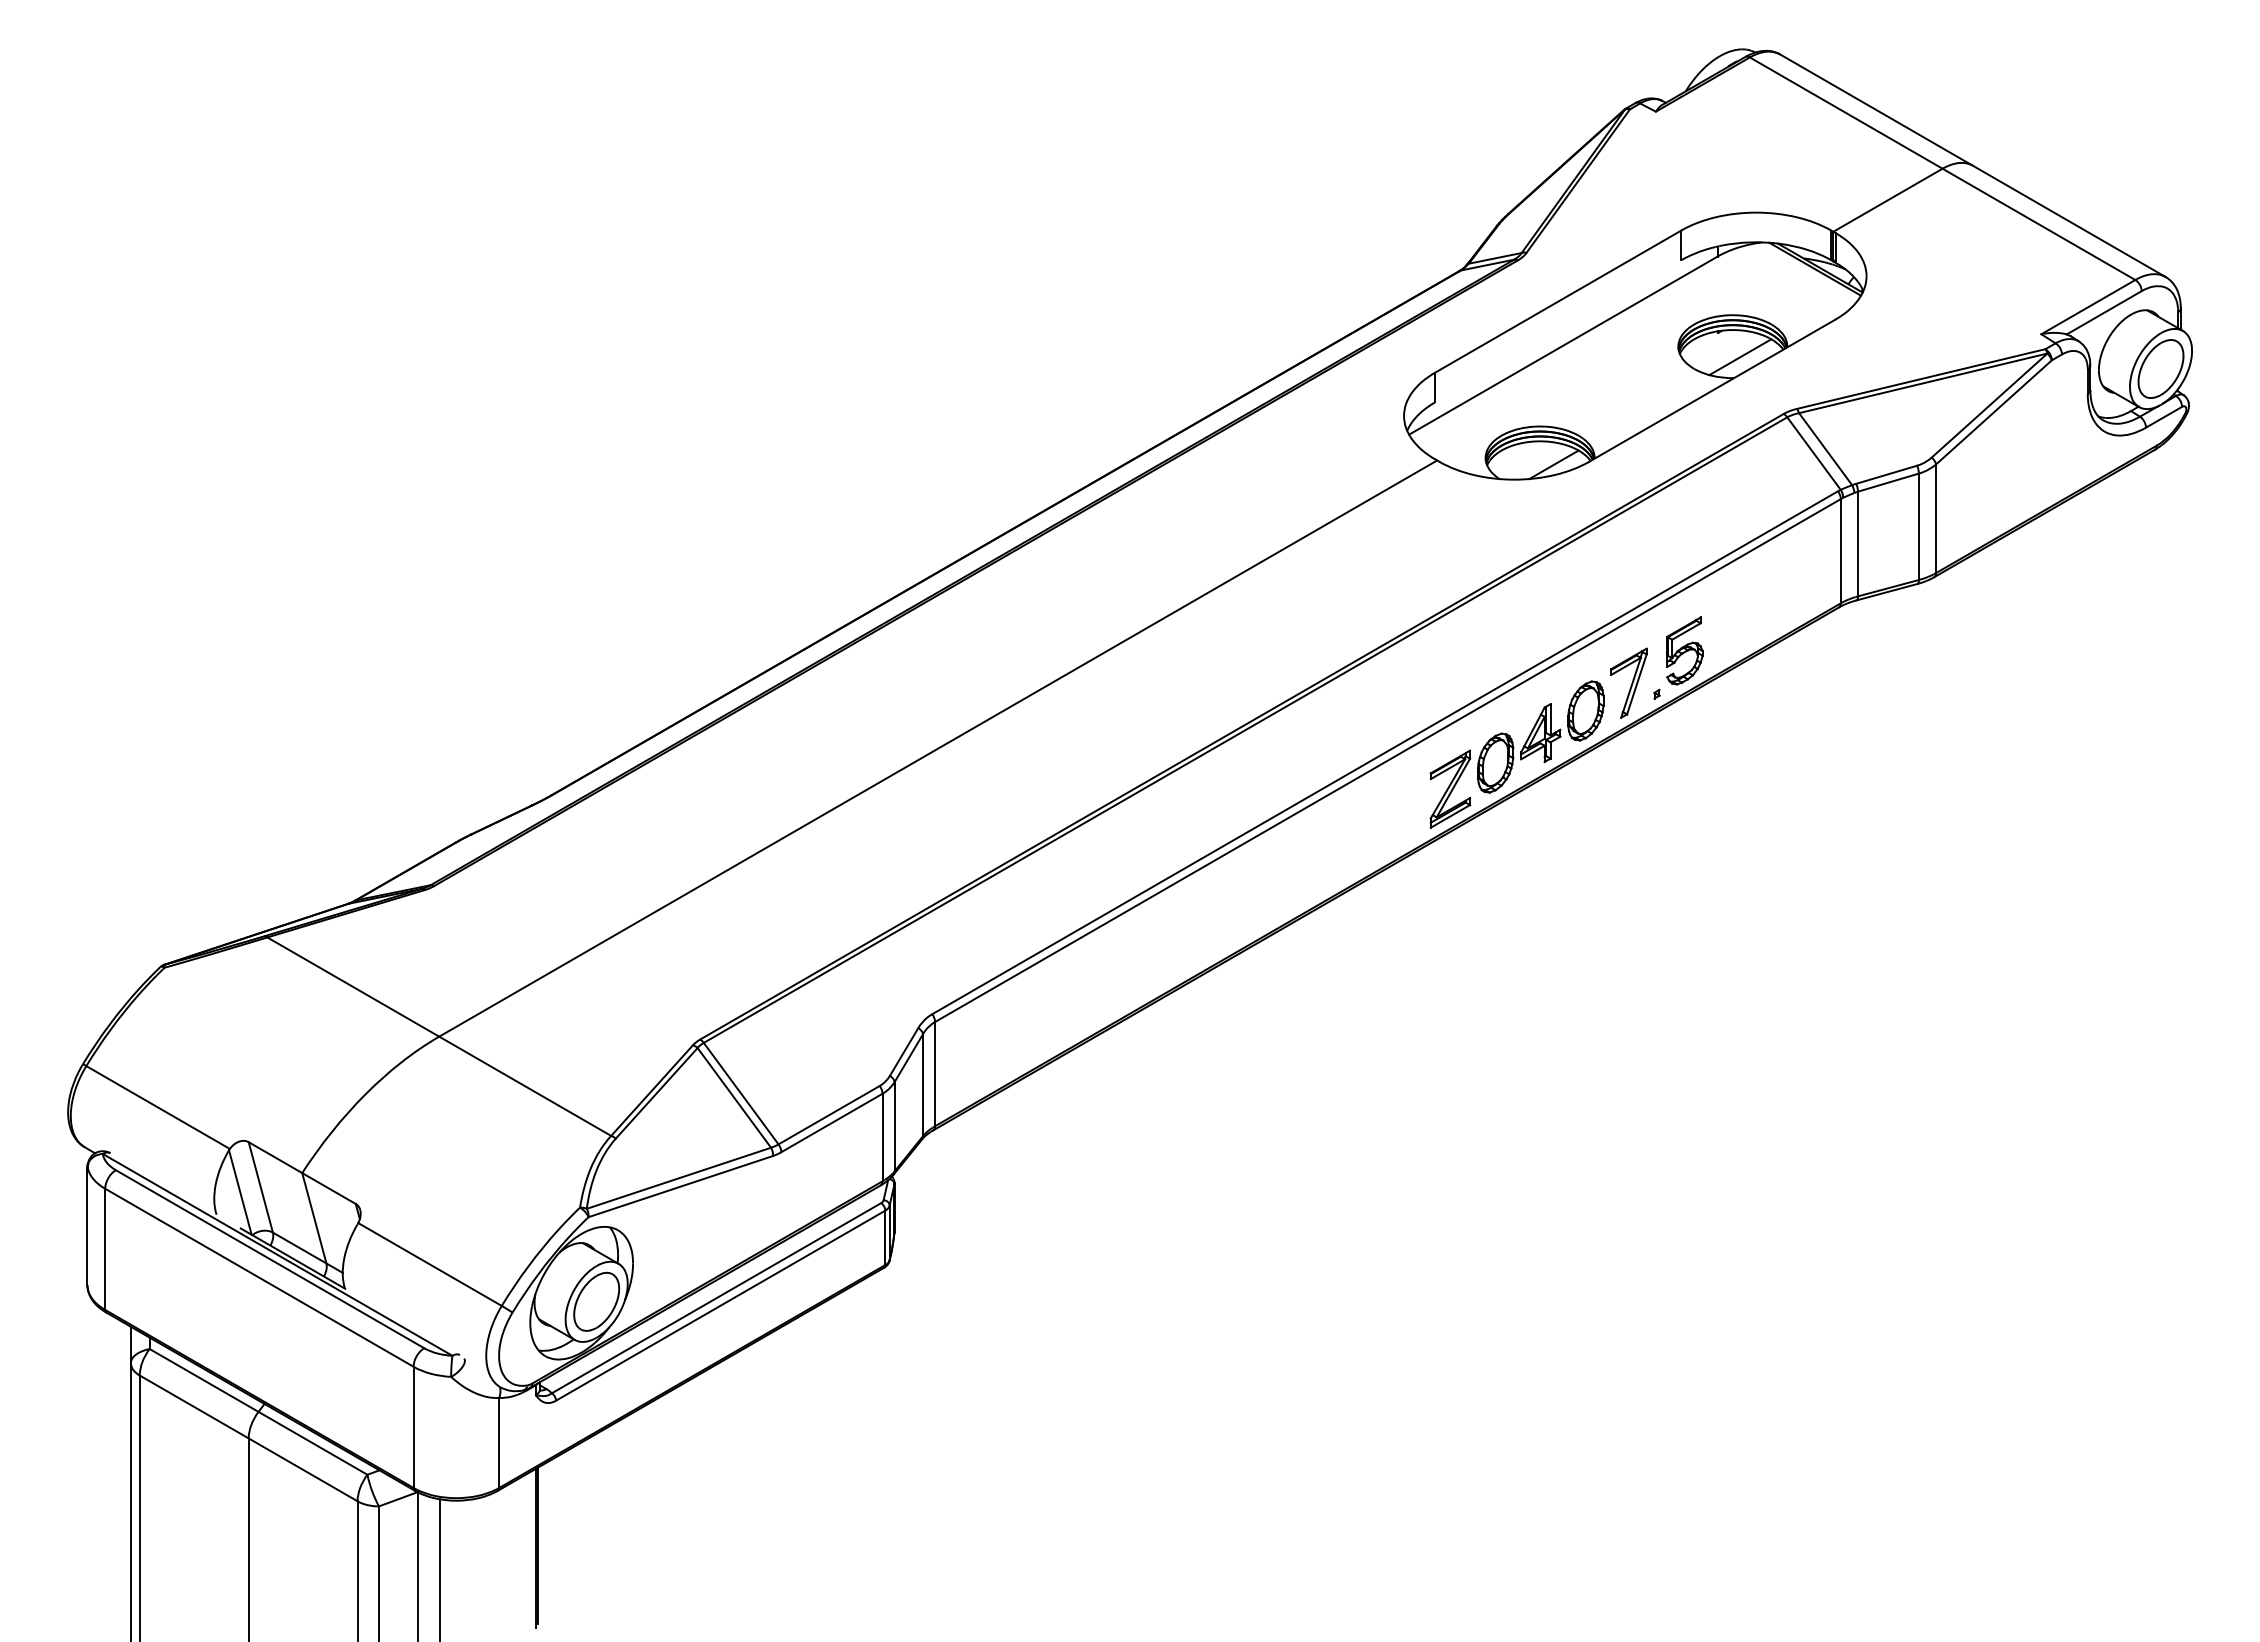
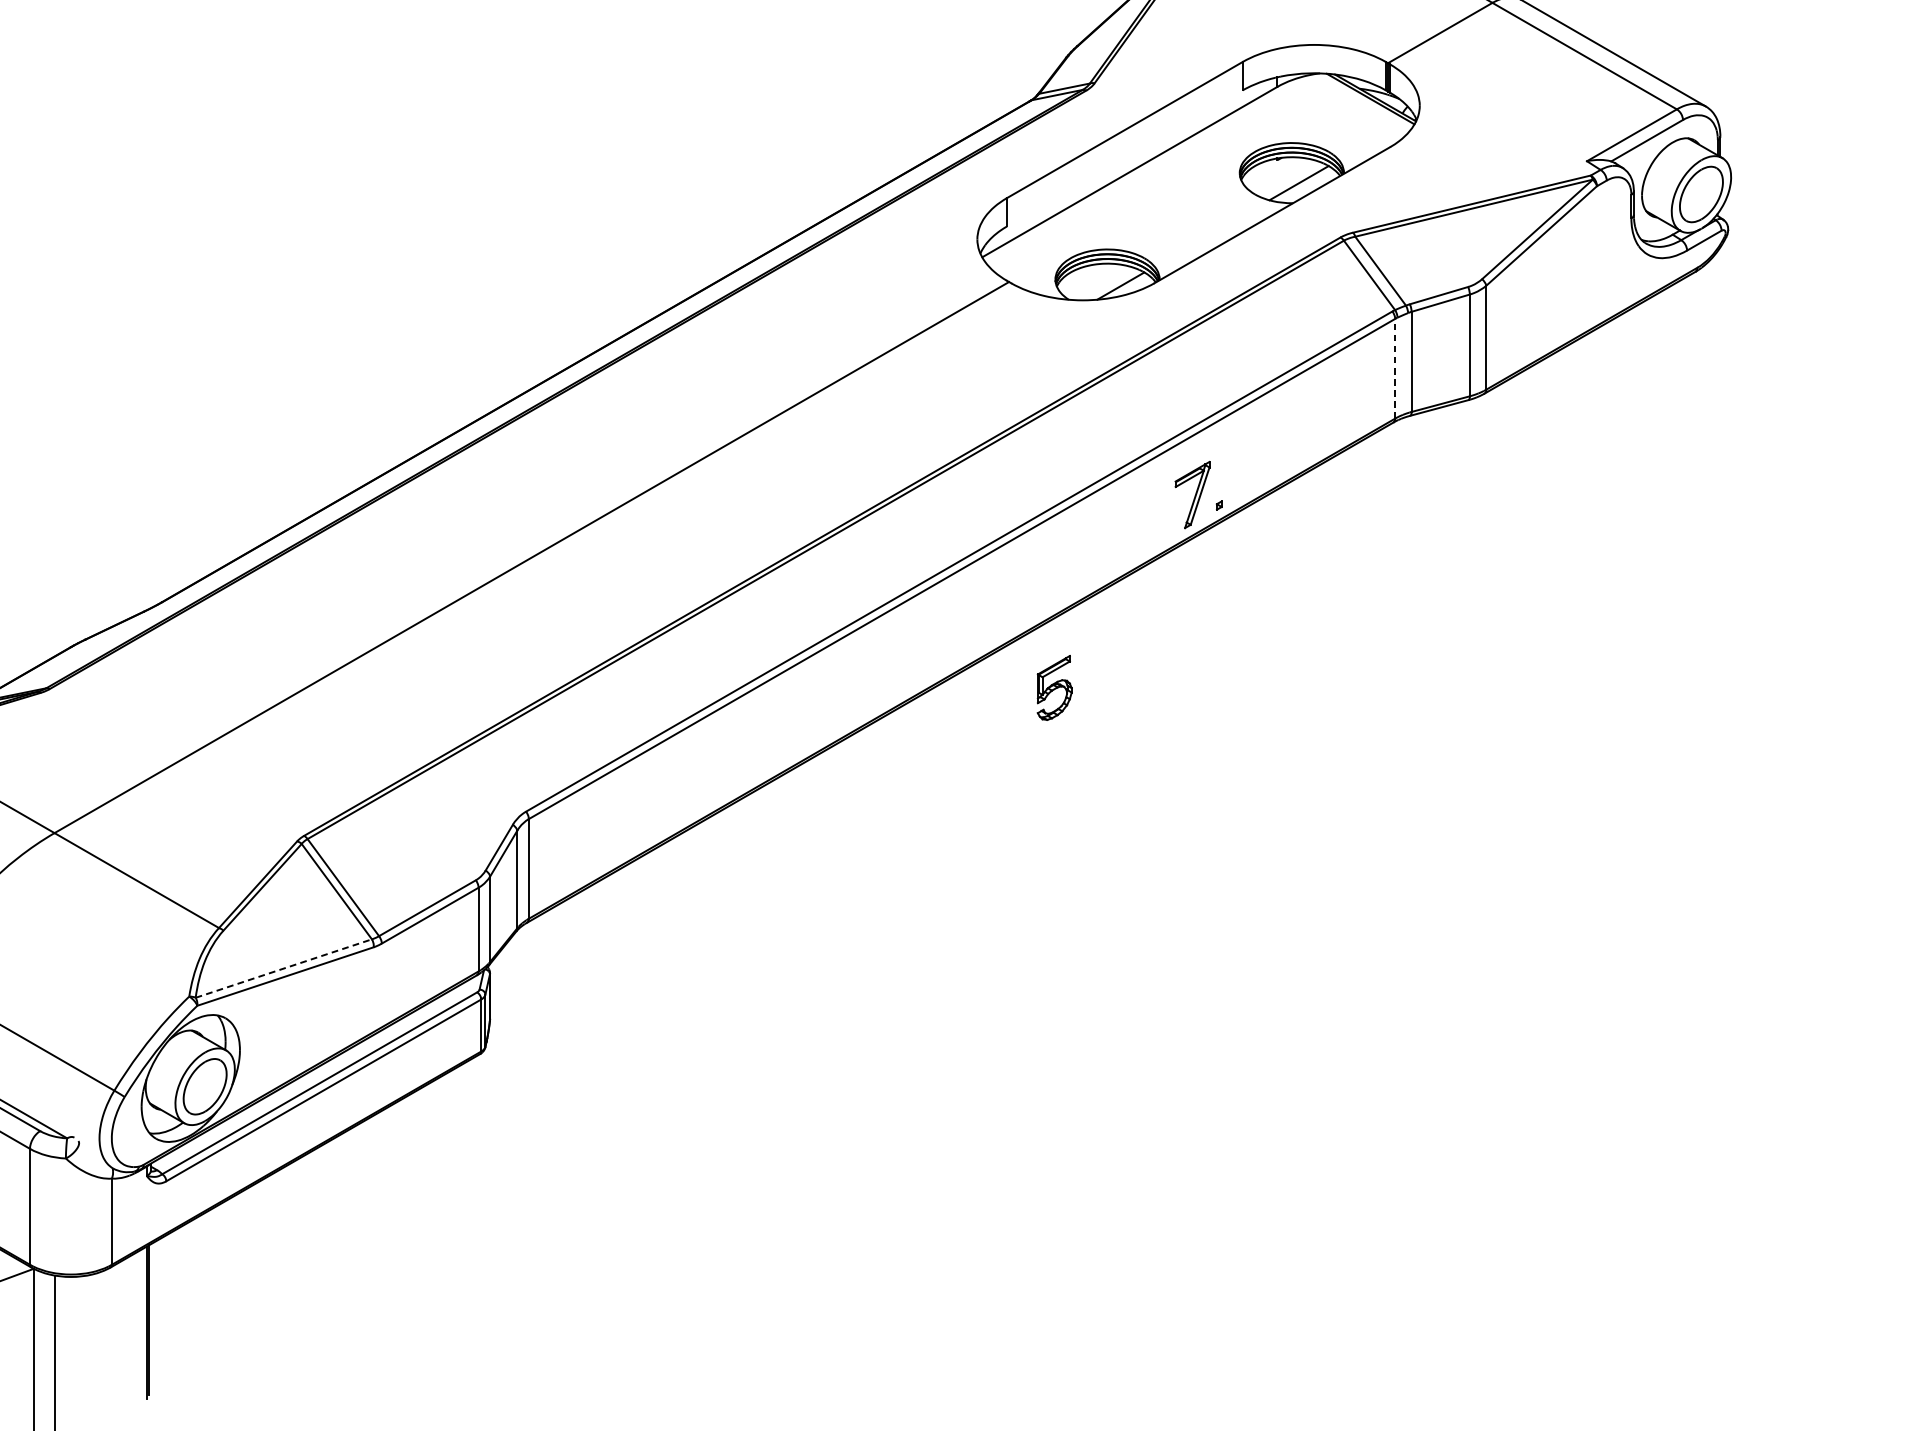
line: (1840, 550) -> (1394, 368), solid -> dashed
part: (1684, 650) -> (1054, 687), moved
part: (1516, 754) -> (1084, 563), removed
line: (679, 1178) -> (284, 968), solid -> dashed

